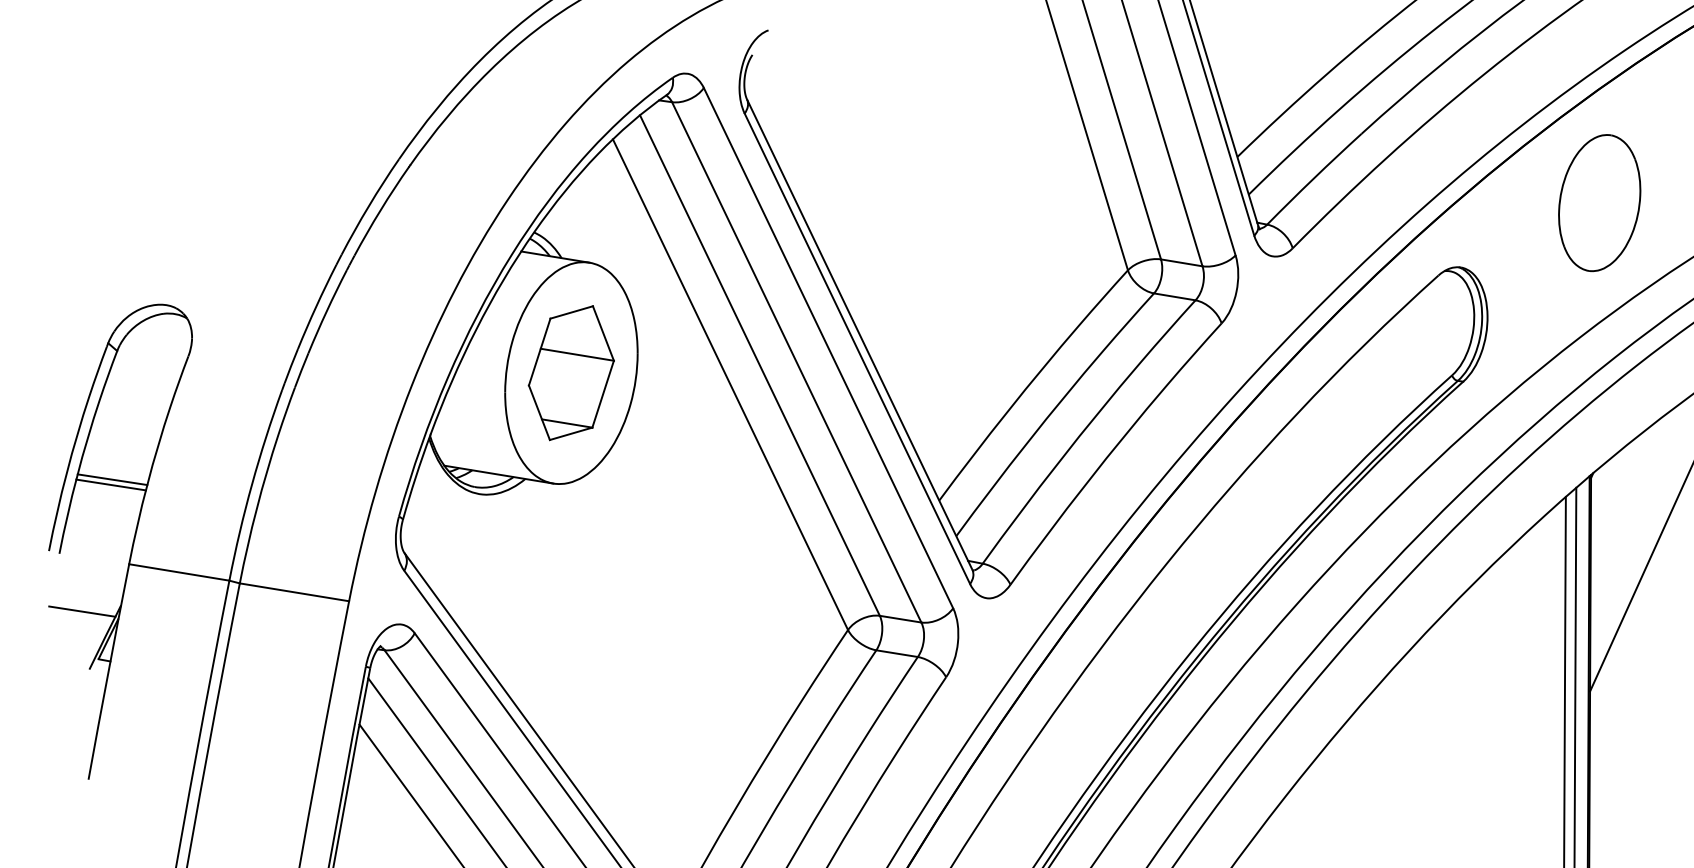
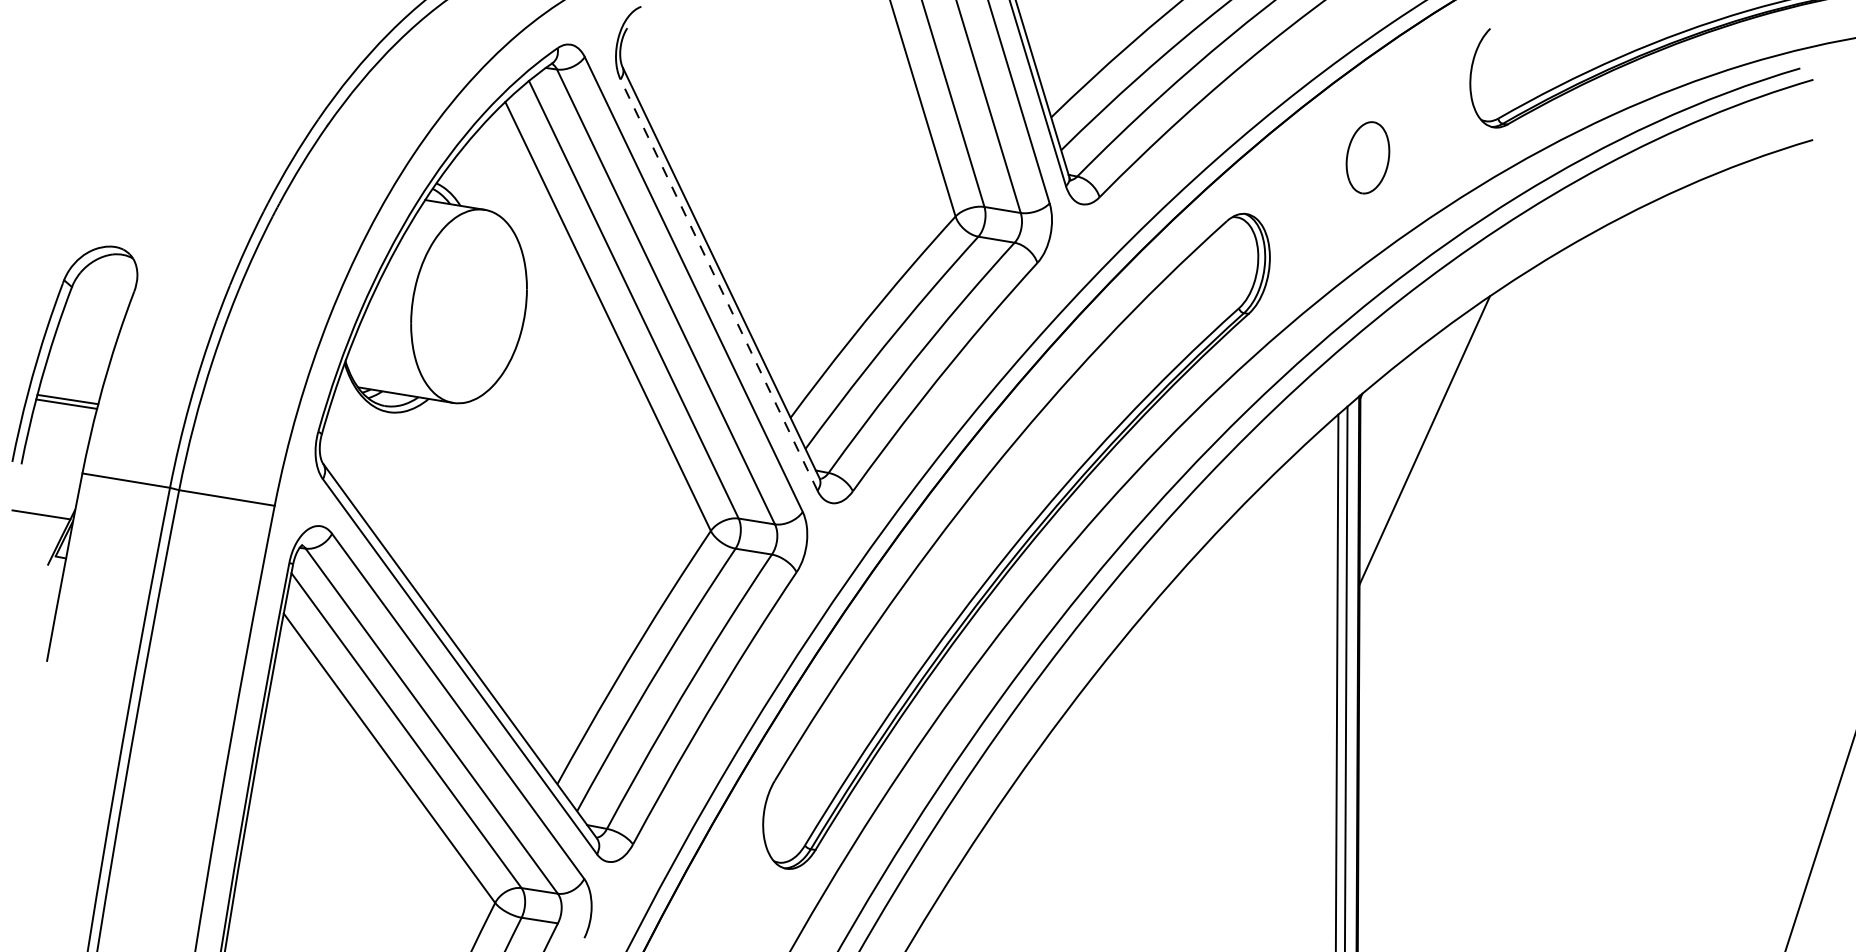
part: (1599, 202) -> (1367, 157), size x0.6
line: (857, 349) -> (719, 285), solid -> dashed
part: (570, 372) -> (468, 305), removed

